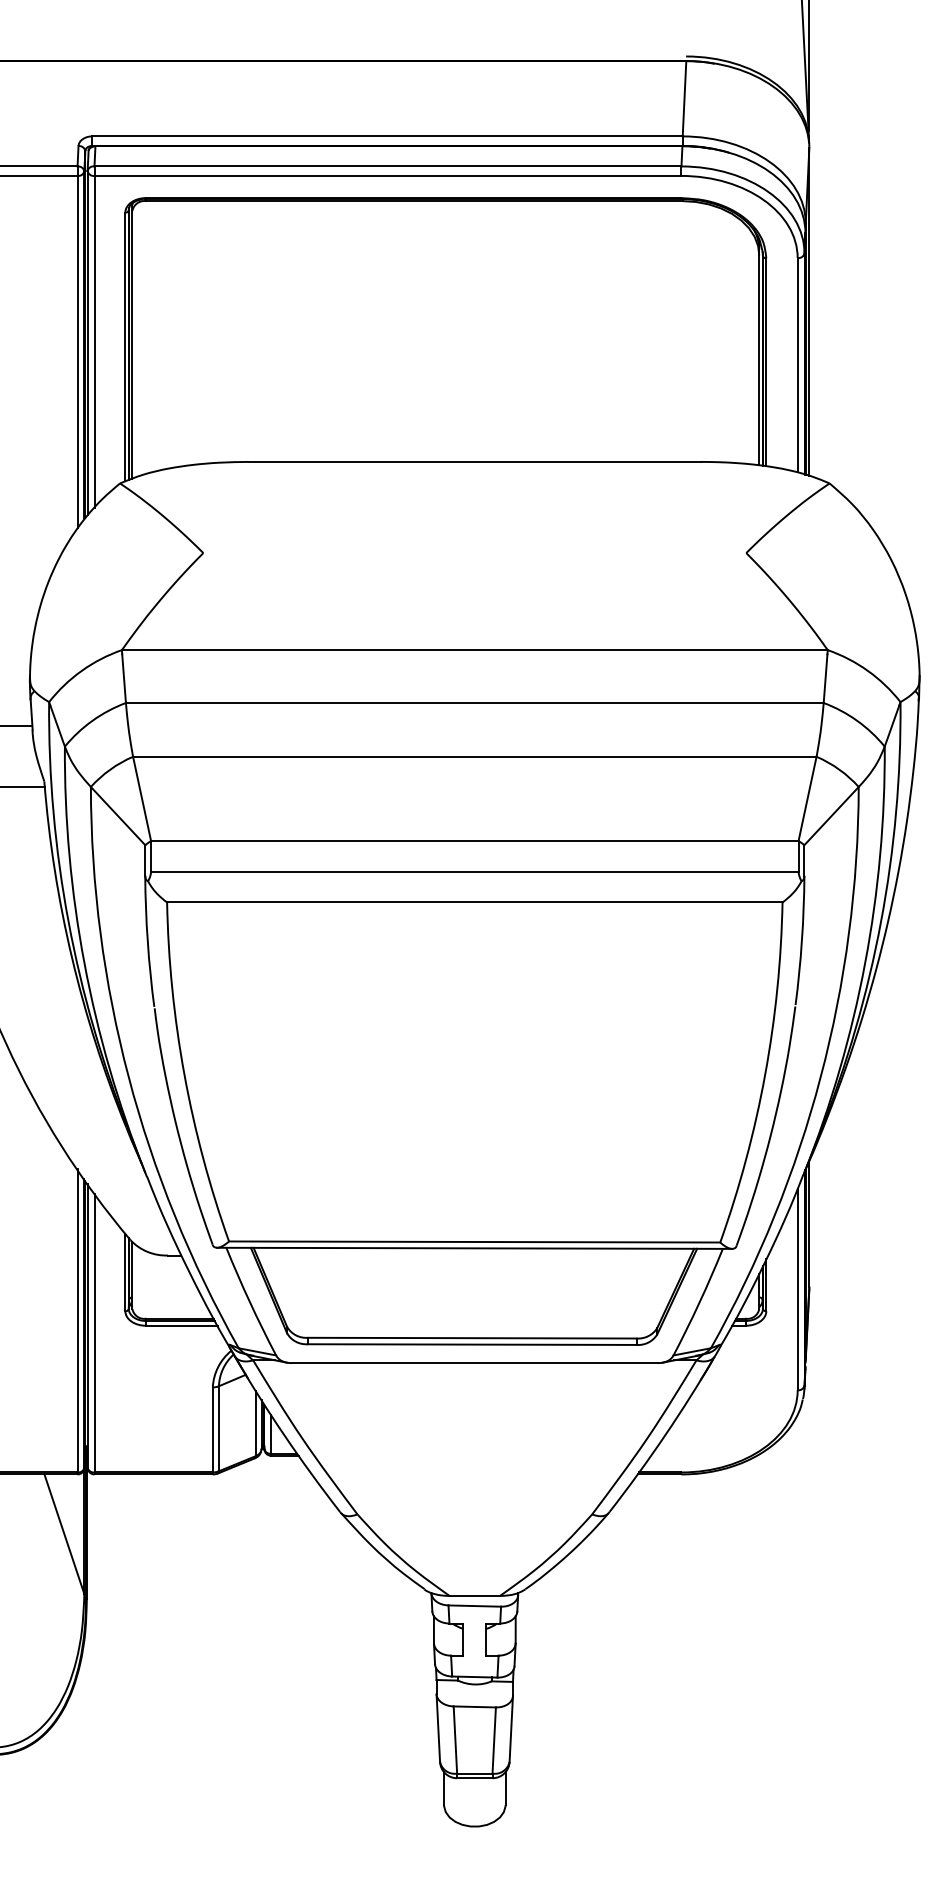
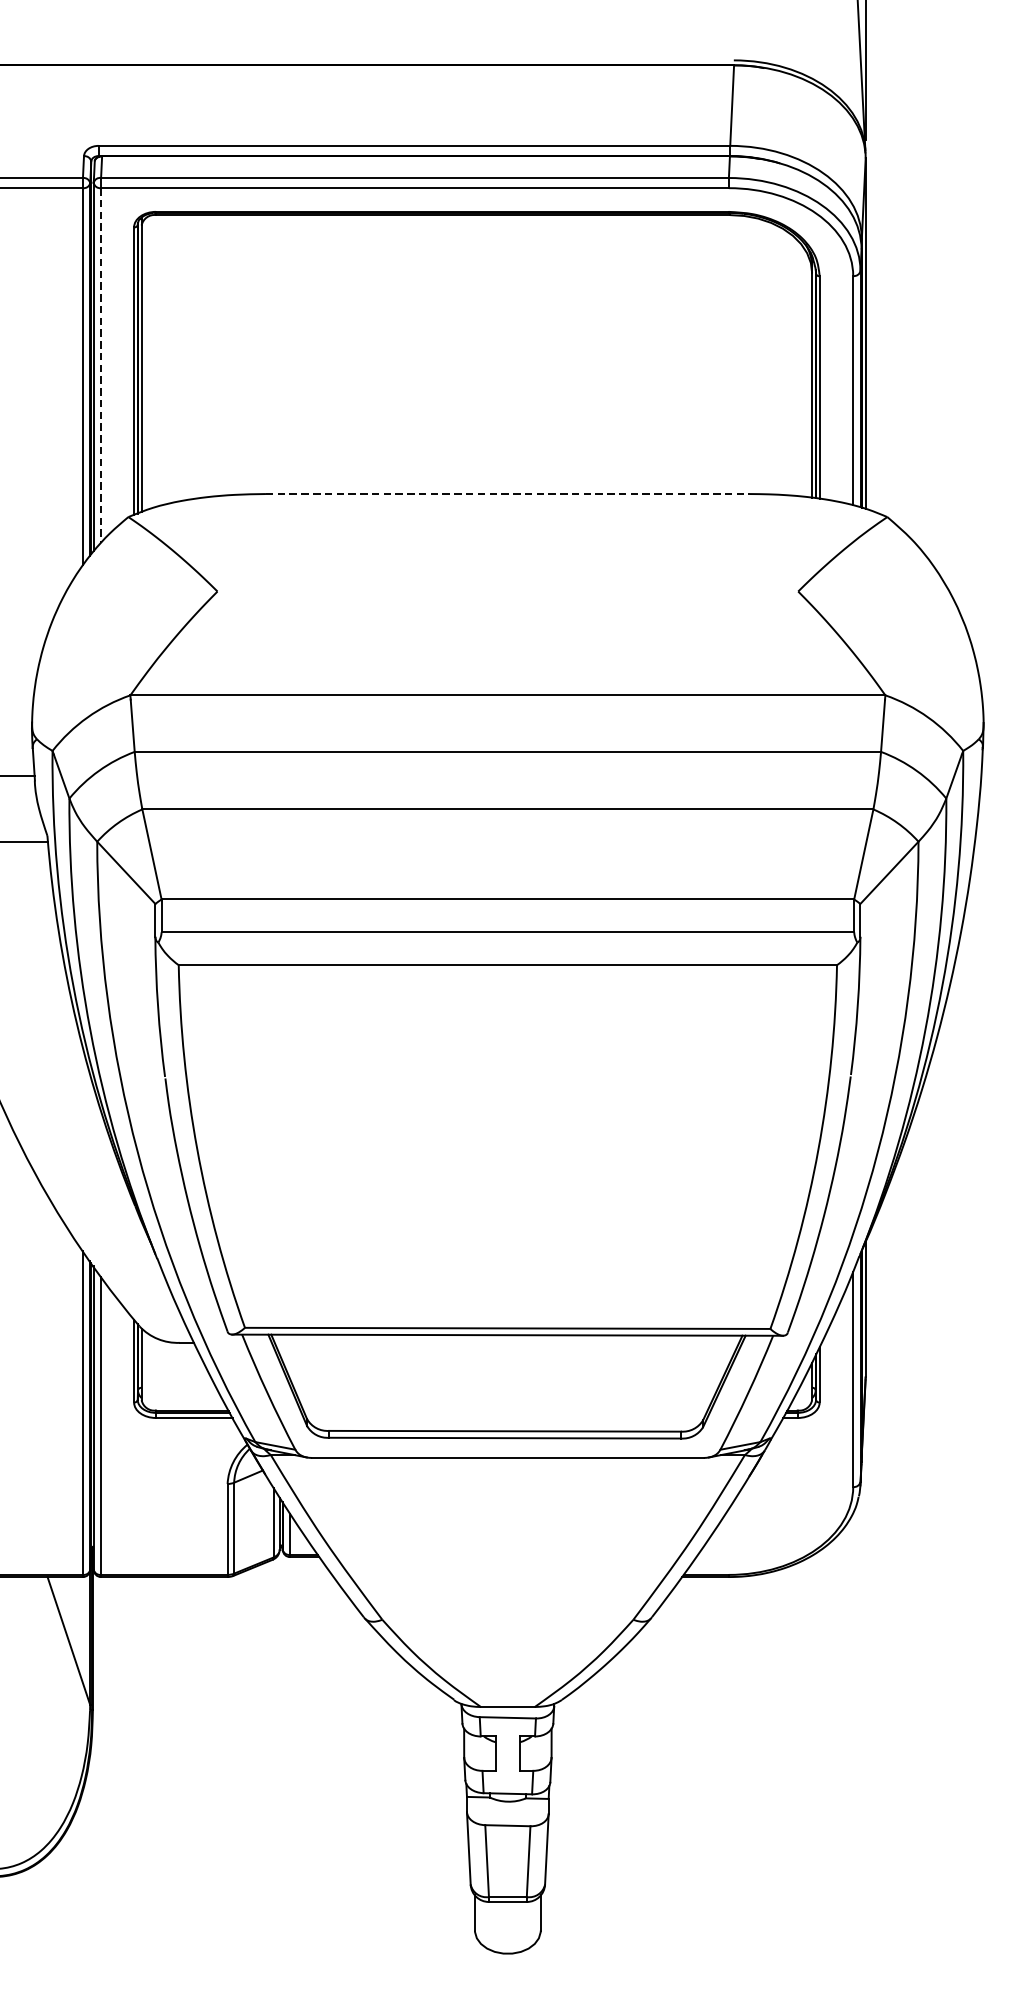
line: (94, 341) -> (101, 365), solid -> dashed
line: (475, 461) -> (508, 493), solid -> dashed

